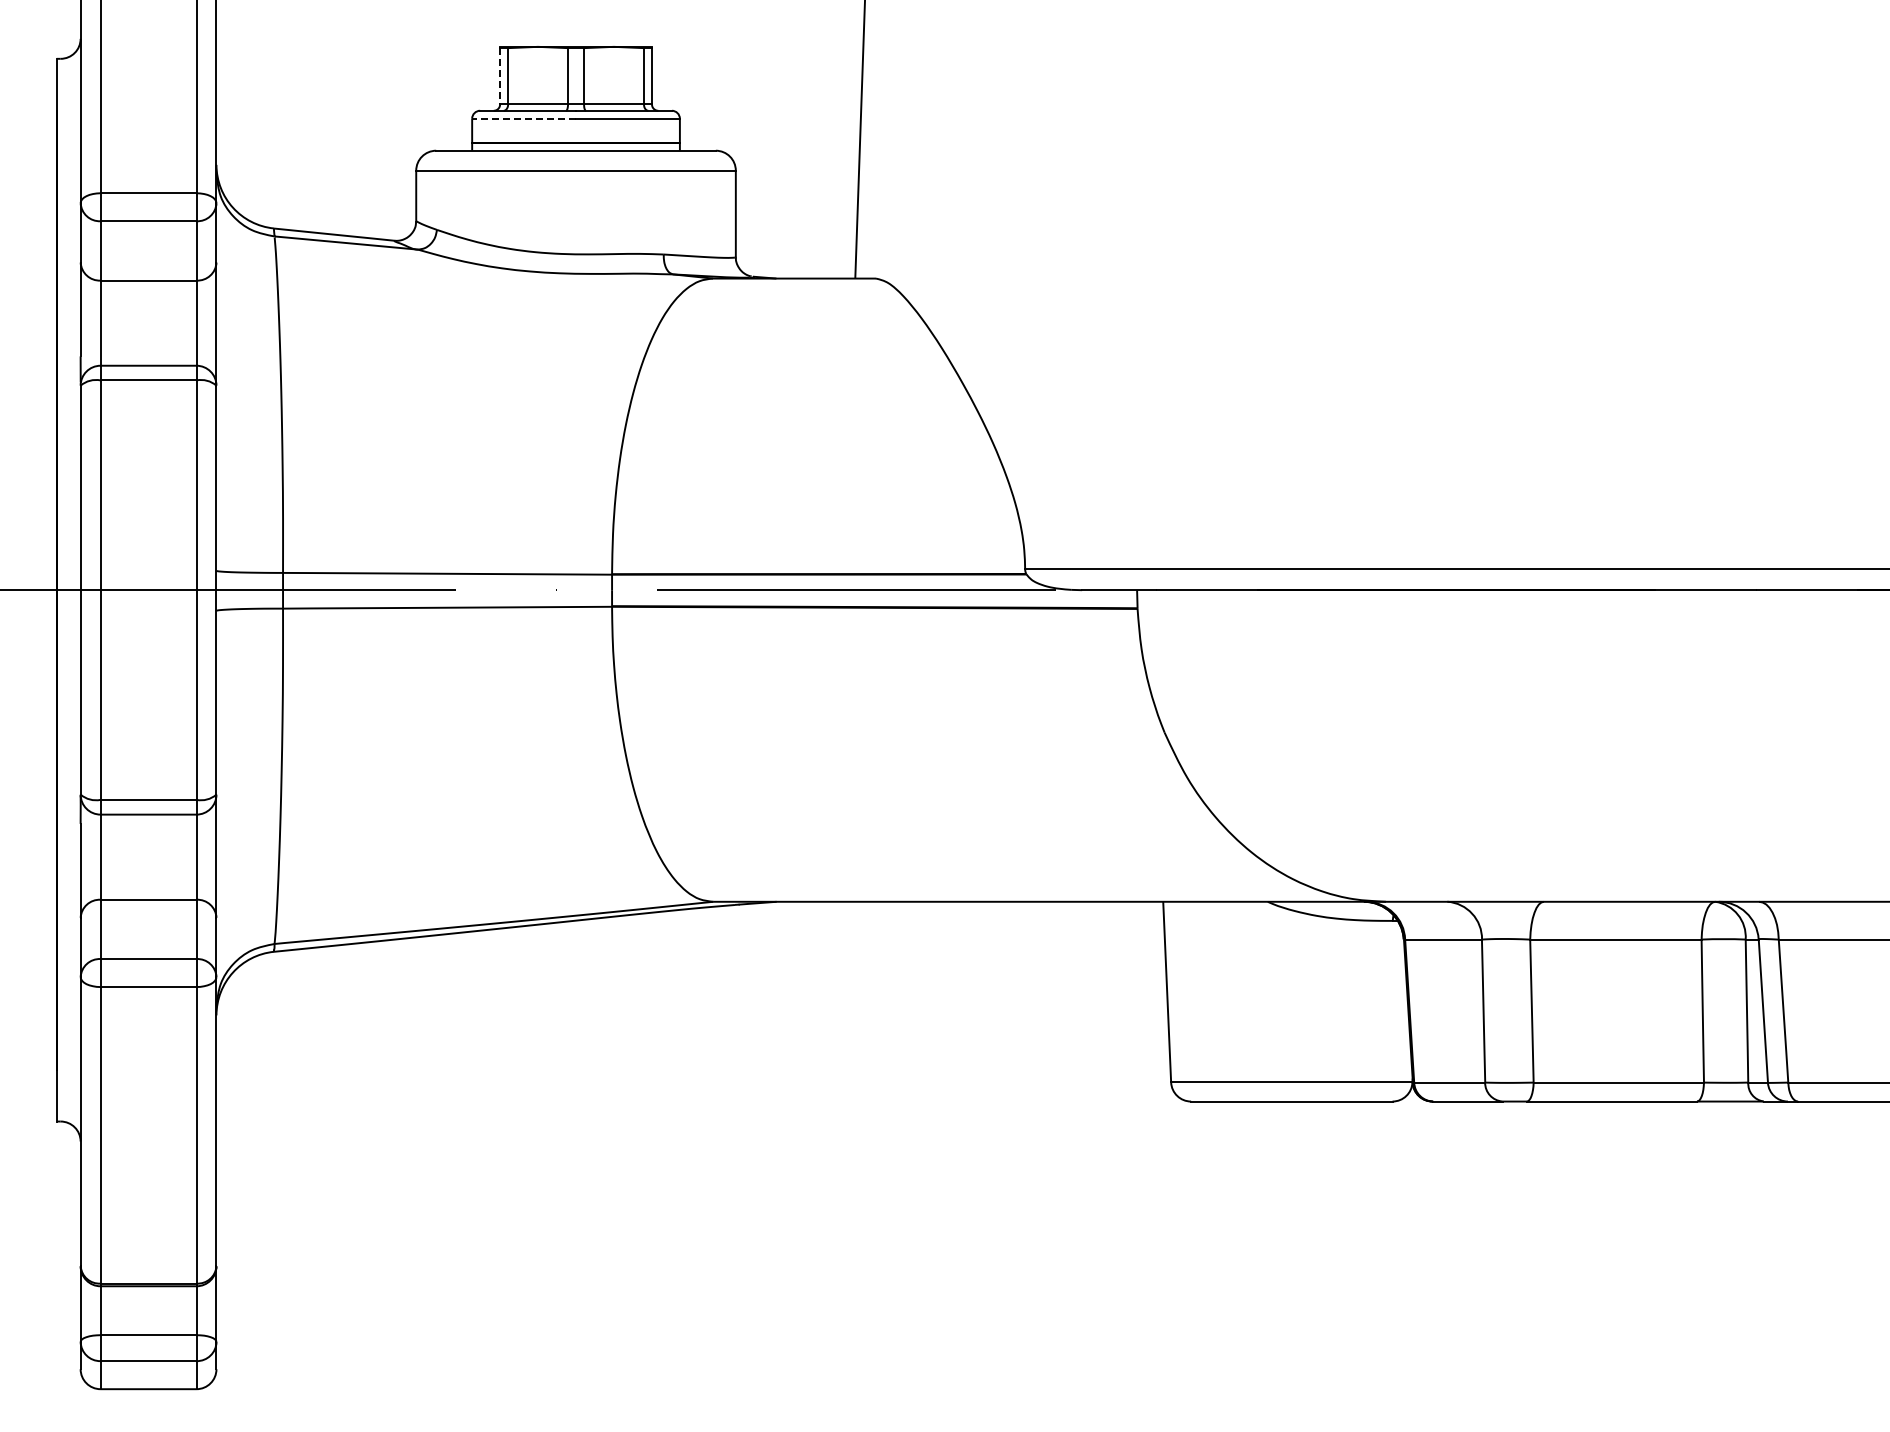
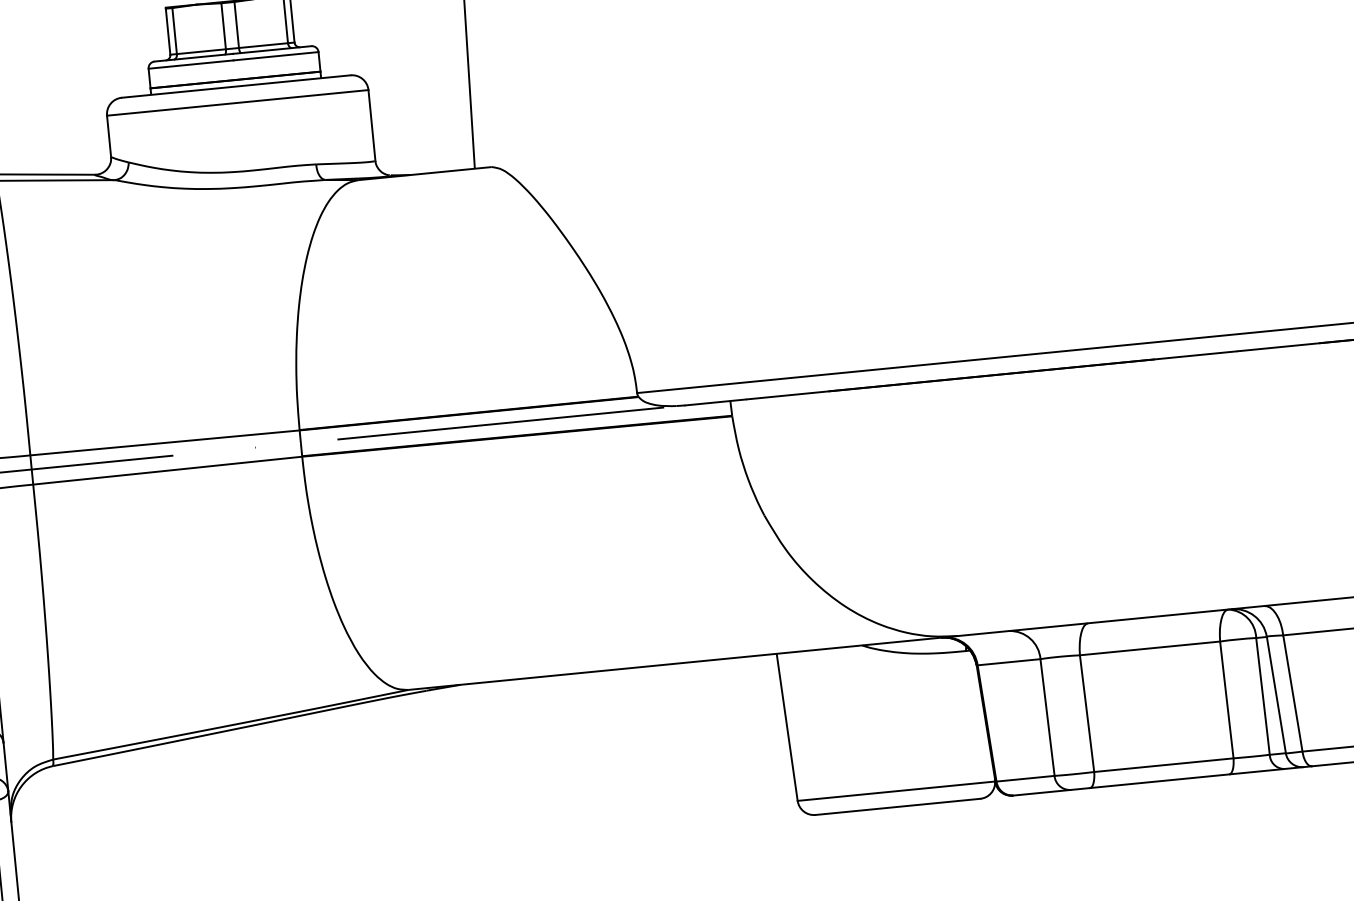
line: (500, 76) -> (168, 31), dashed -> solid
line: (524, 118) -> (191, 64), dashed -> solid

